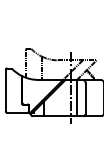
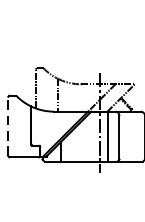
line: (5, 90) -> (7, 126), solid -> dashed

